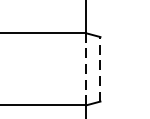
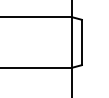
line: (87, 69) -> (72, 42), dashed -> solid
line: (99, 69) -> (81, 42), dashed -> solid

